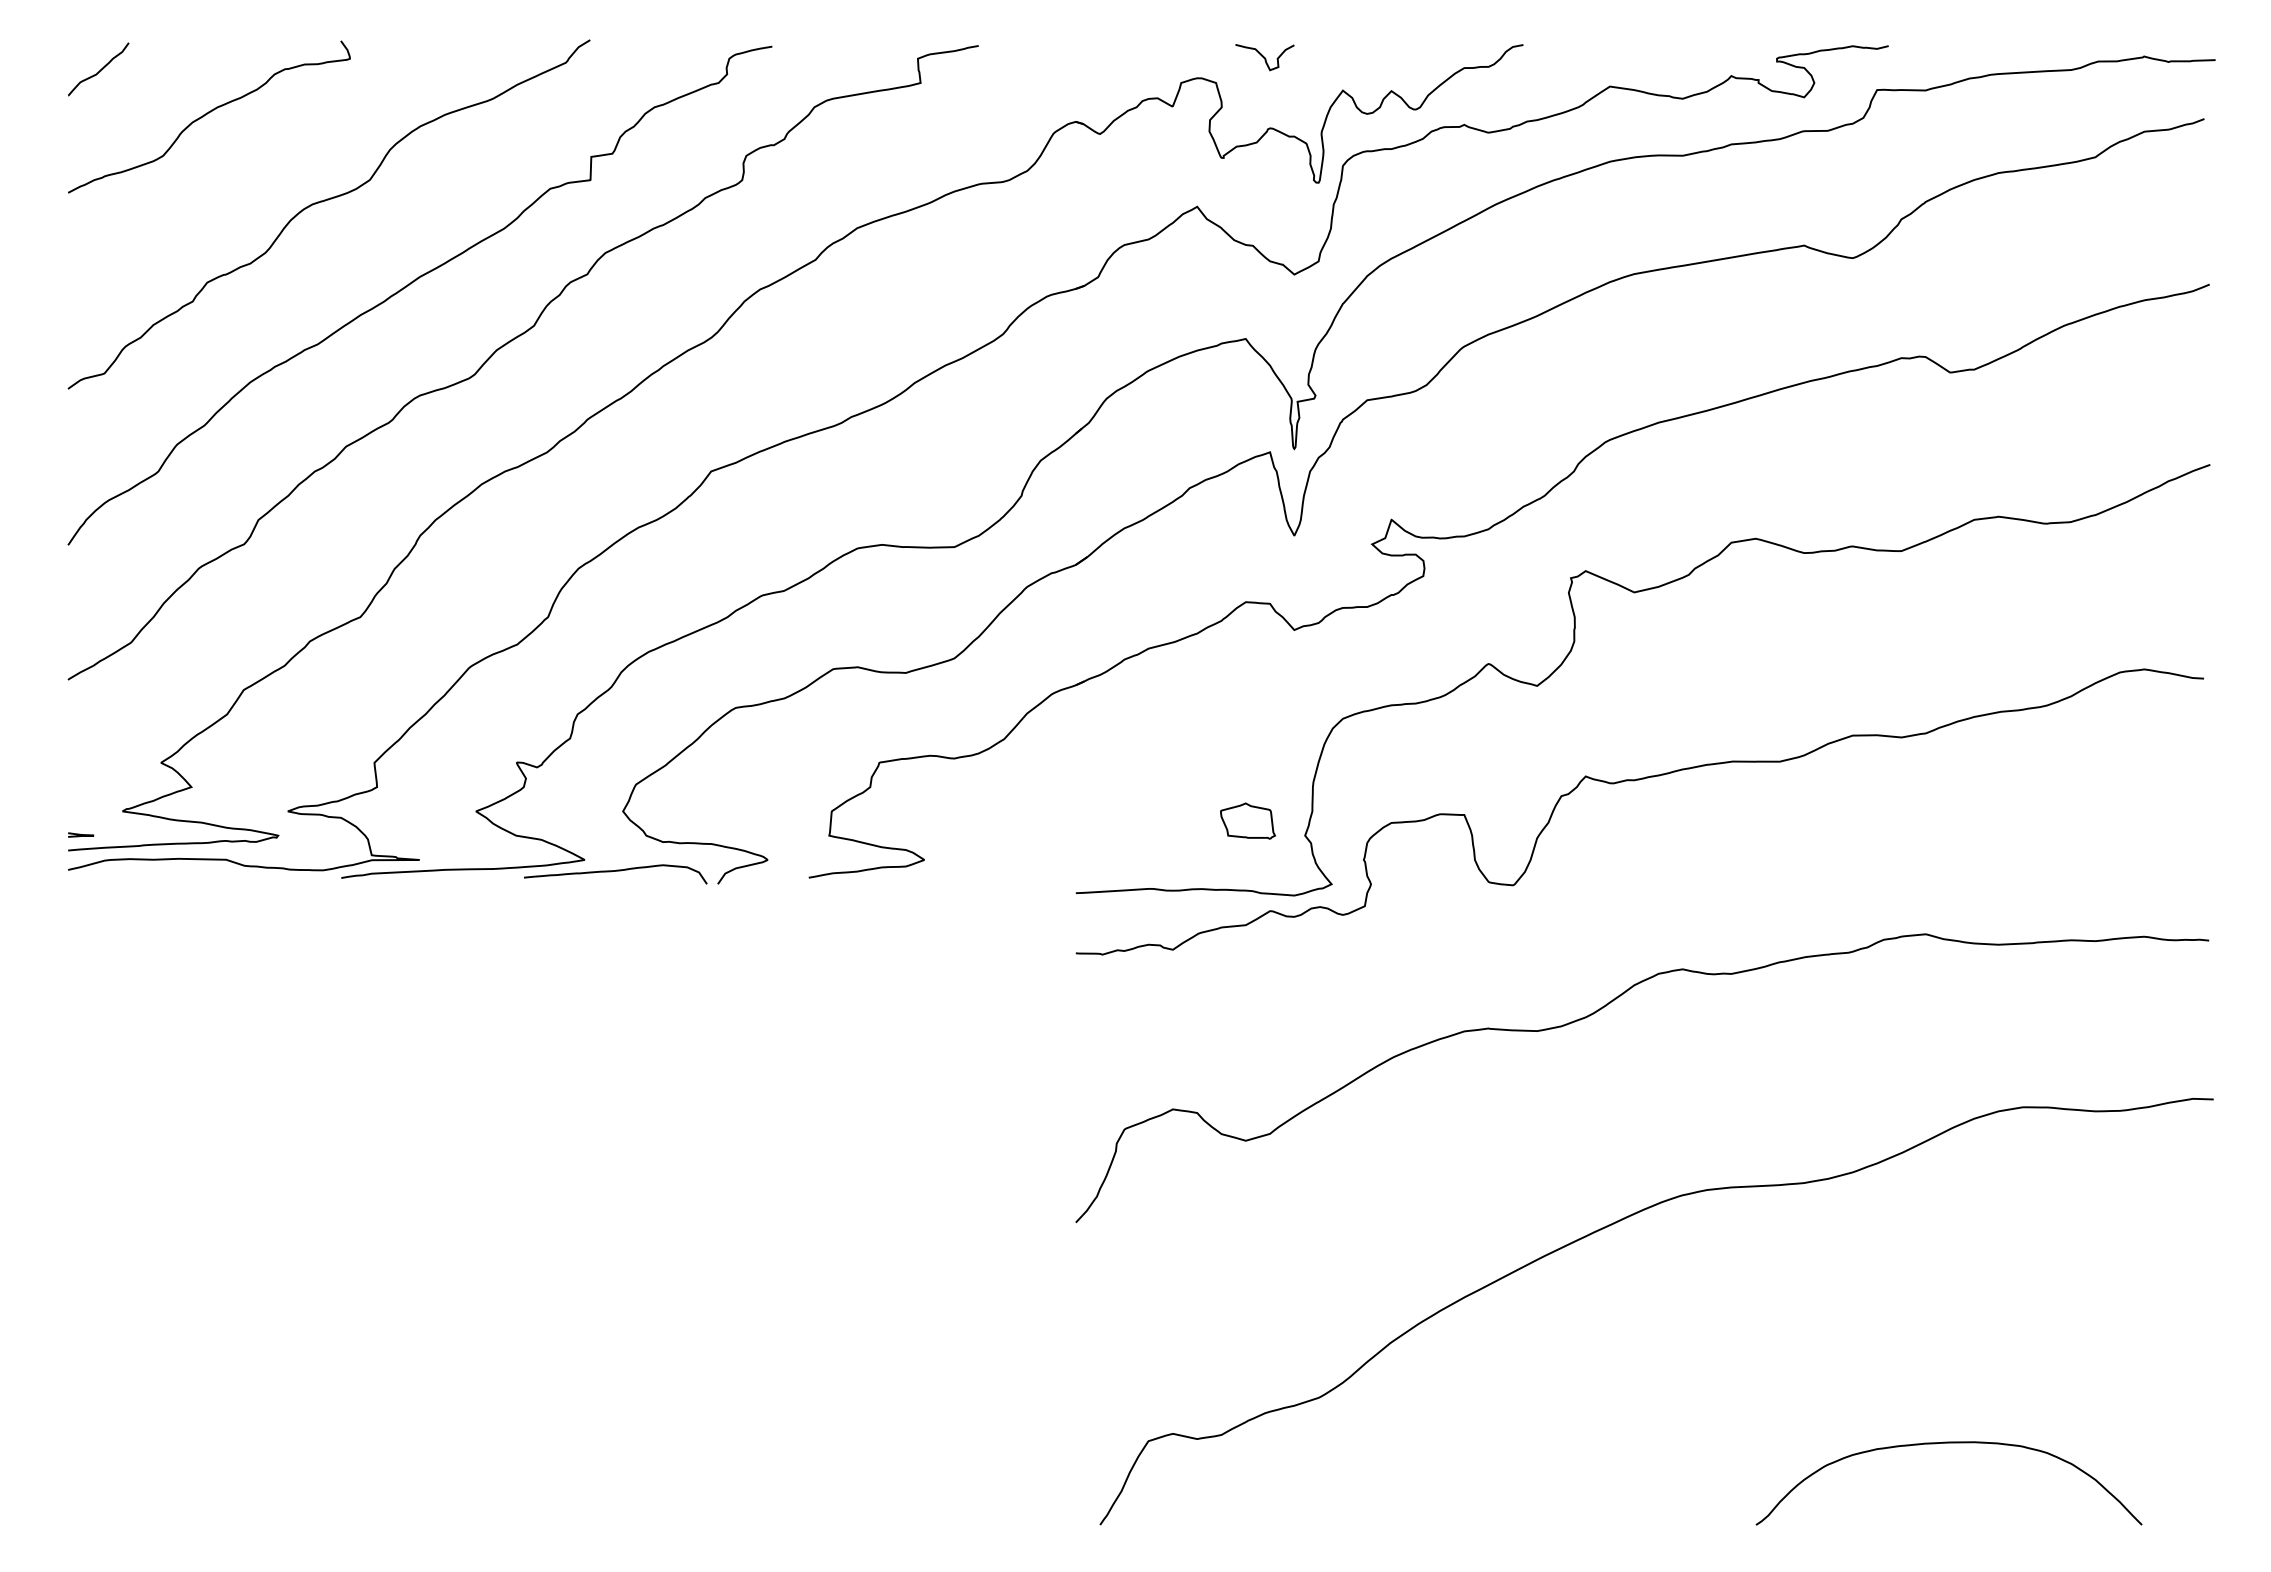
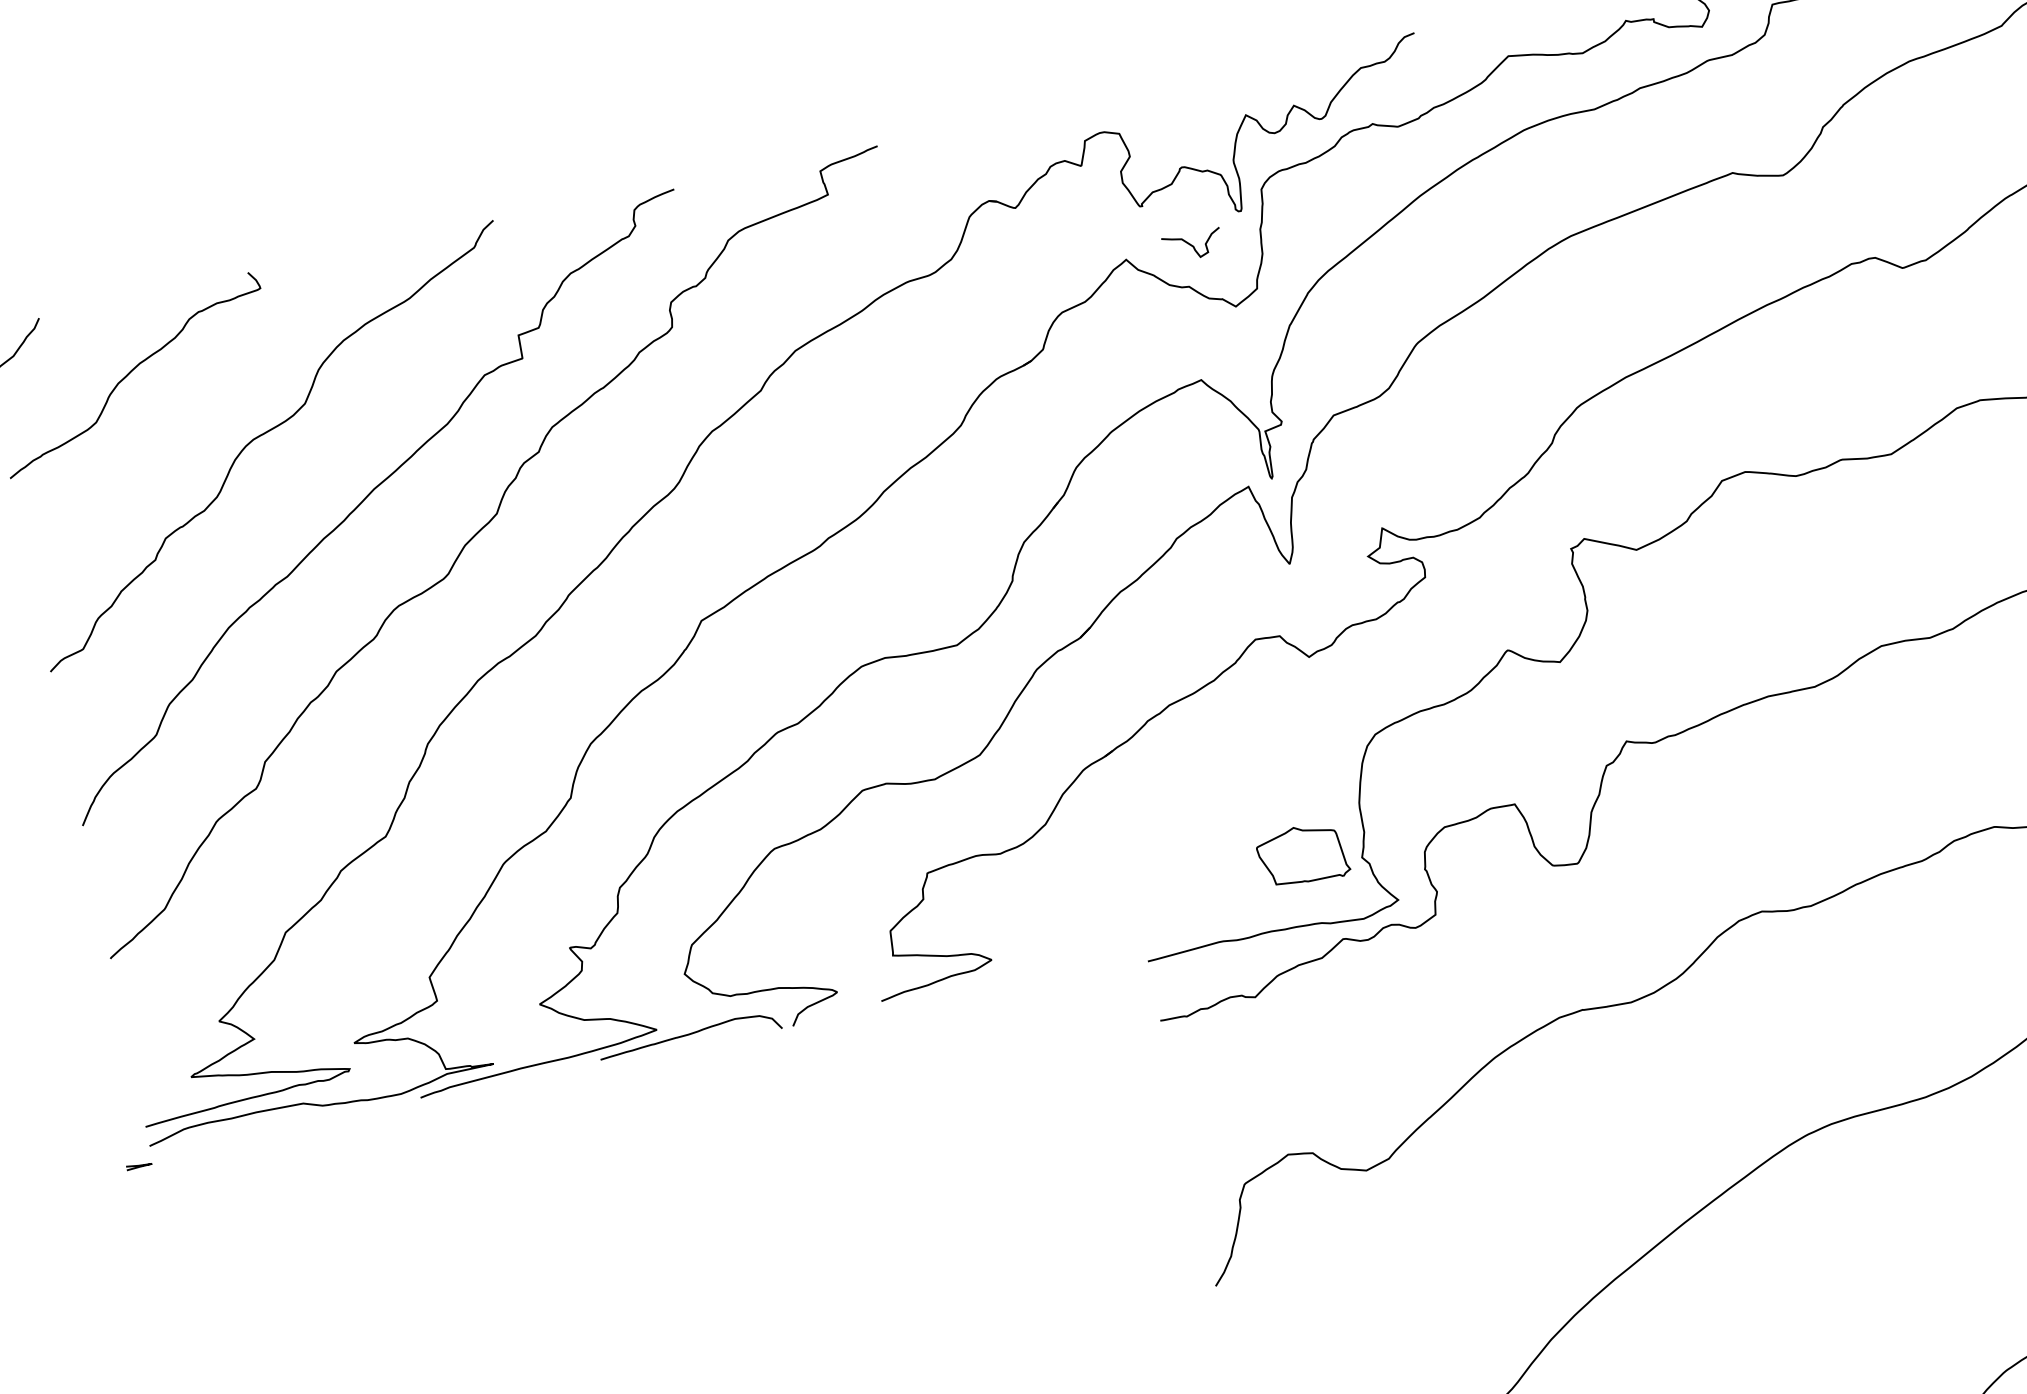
curve: (1264, 57) -> (1192, 245), moved
part: (1247, 820) -> (1302, 854), size x1.6
curve: (81, 834) -> (139, 1165), moved

